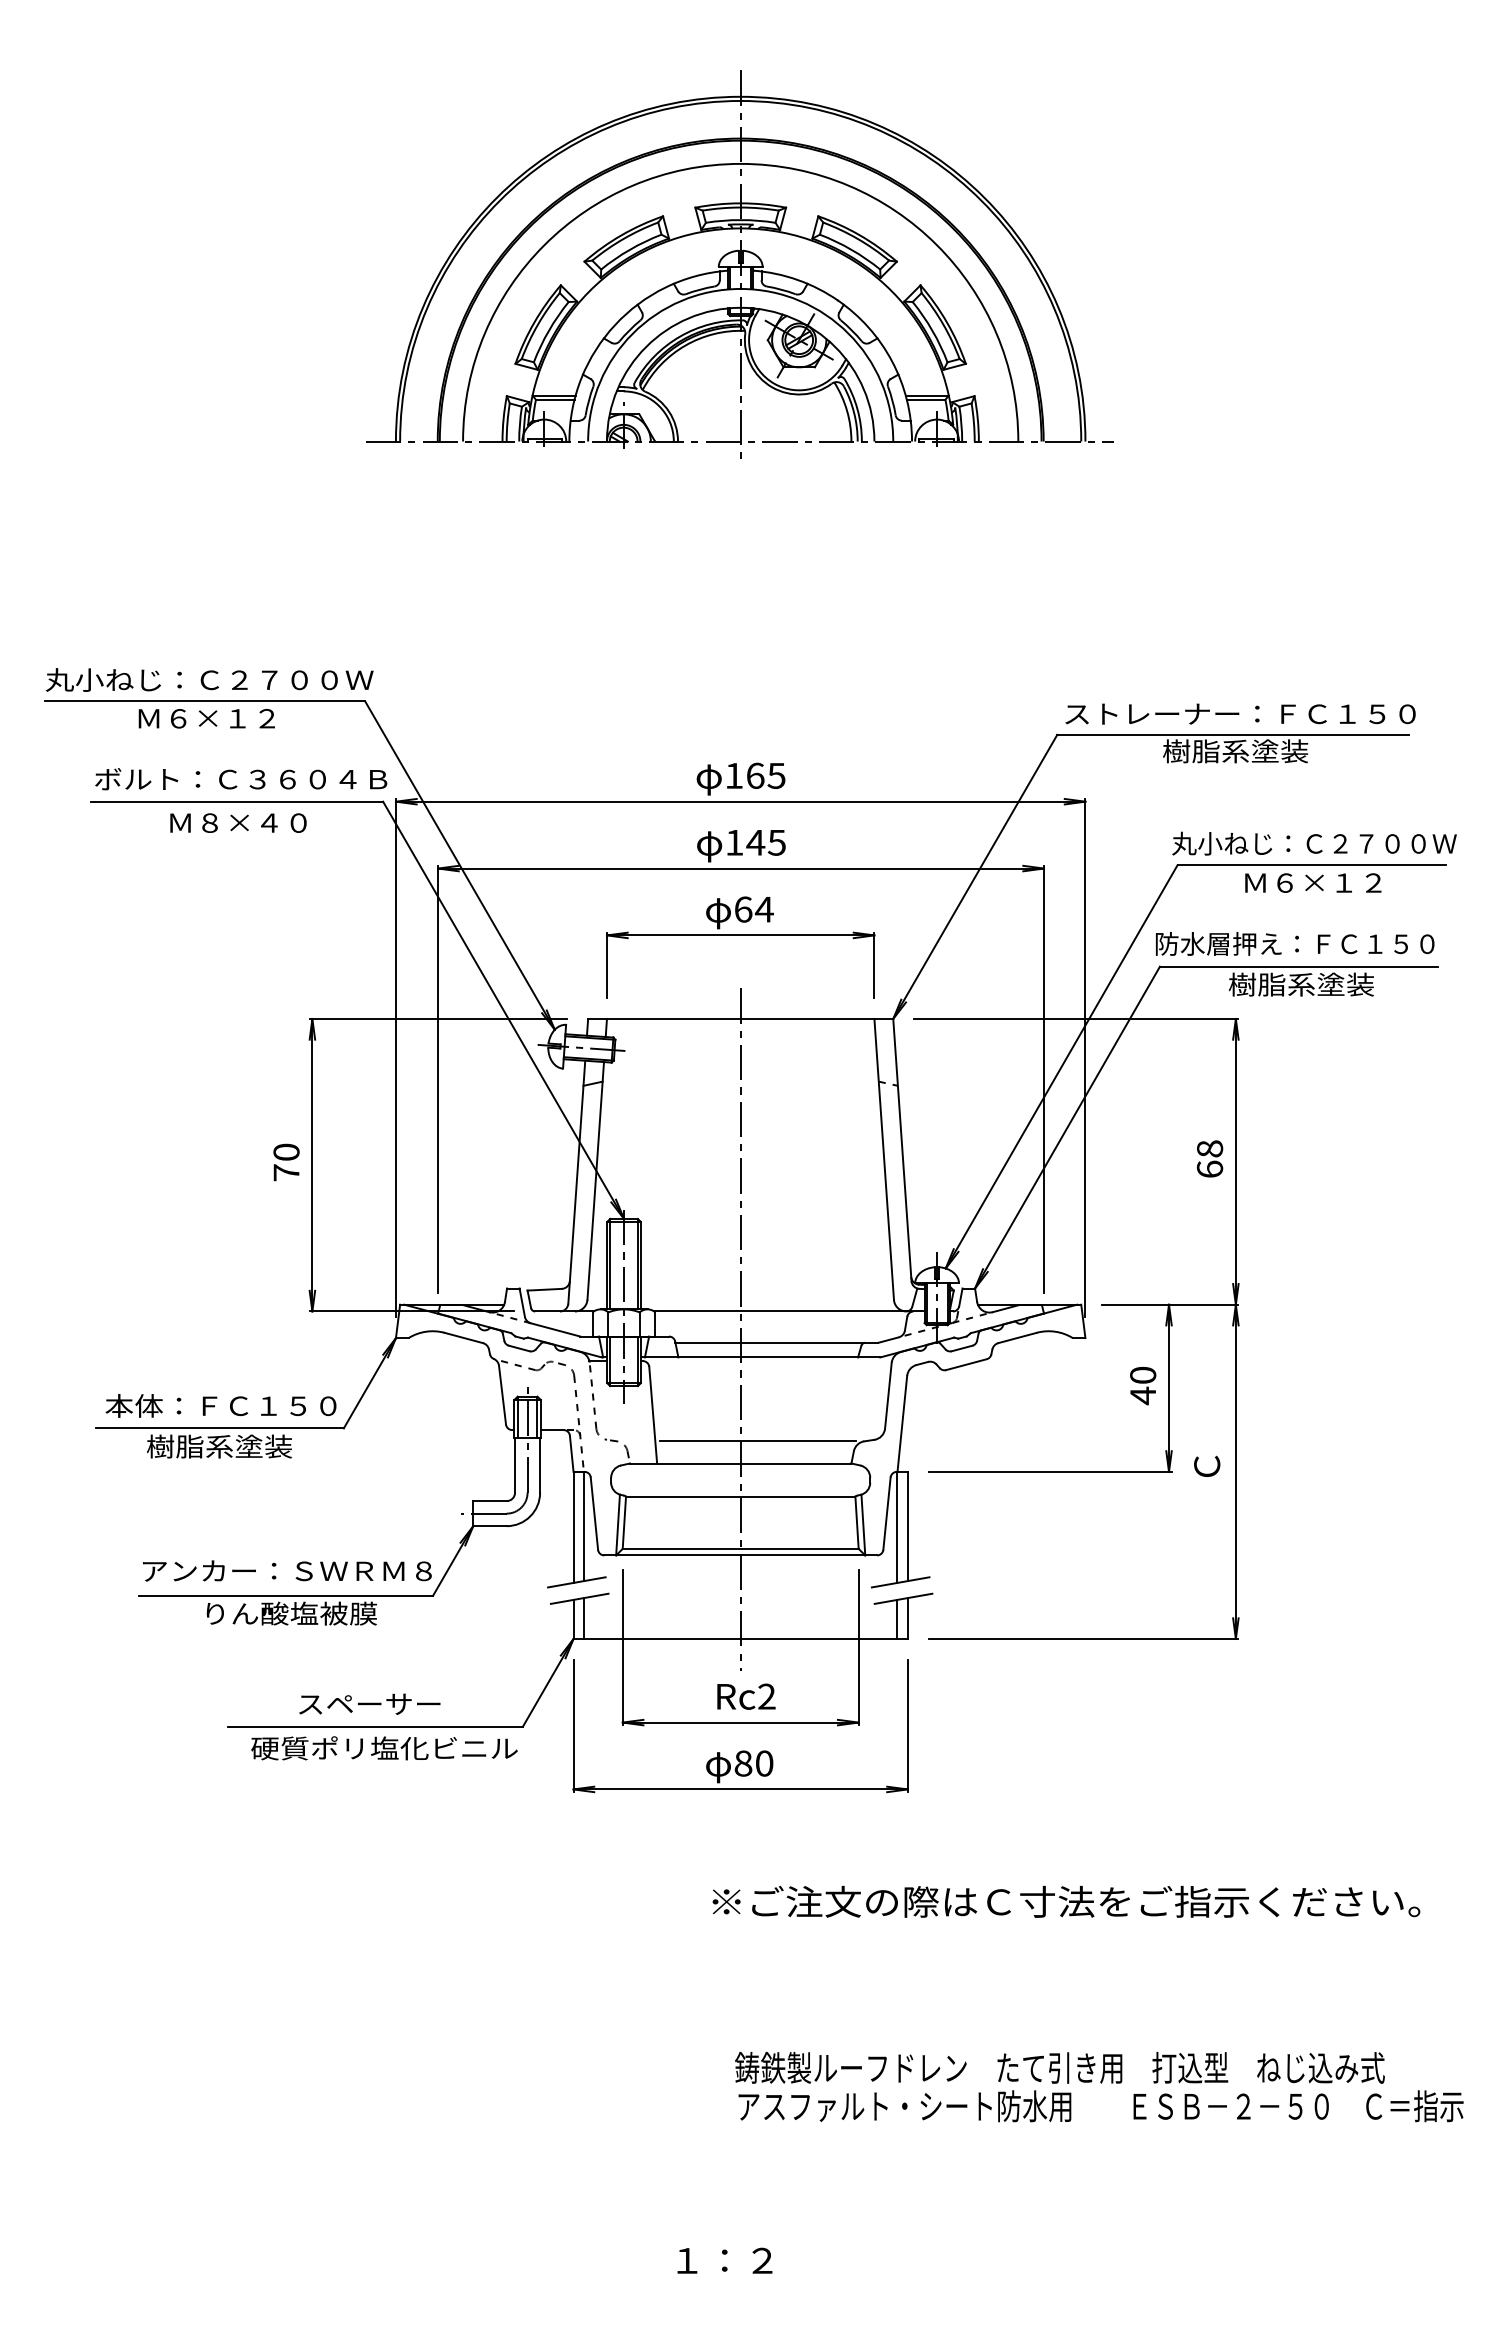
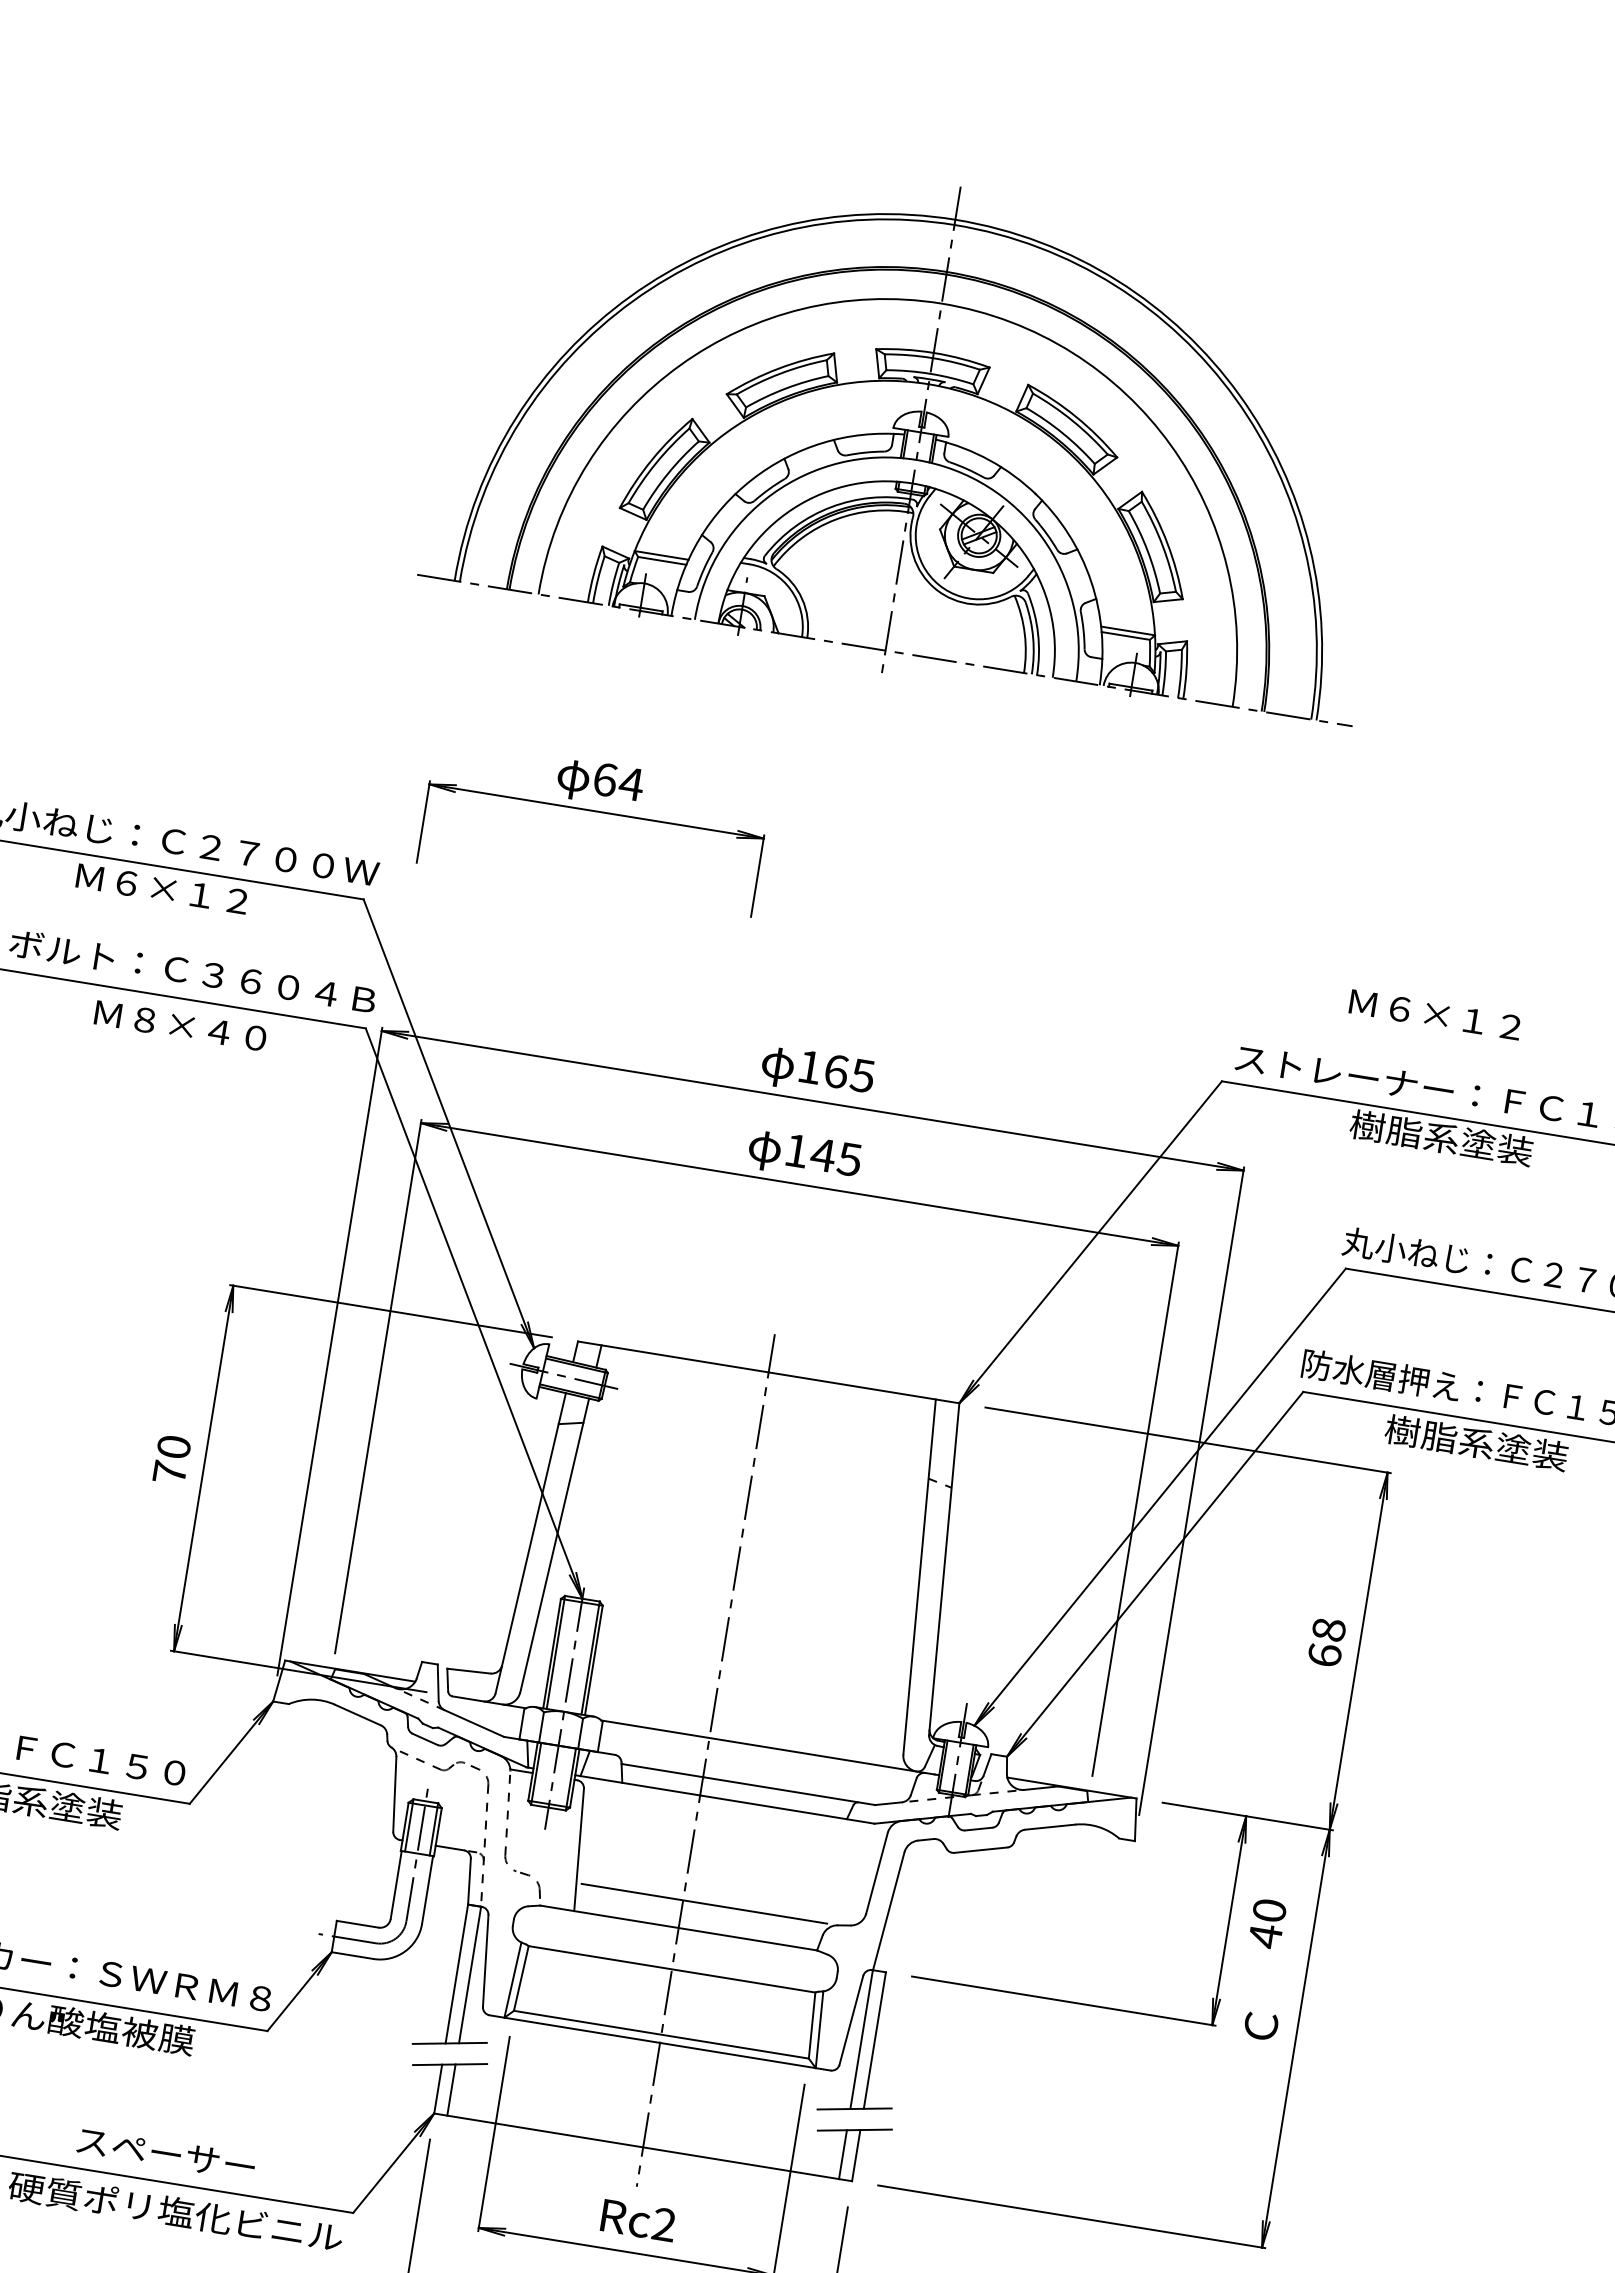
text: (1313, 882) -> (1435, 1014), moved
part: (740, 935) -> (596, 811), moved
text: (1143, 1386) -> (1267, 1924), moved

